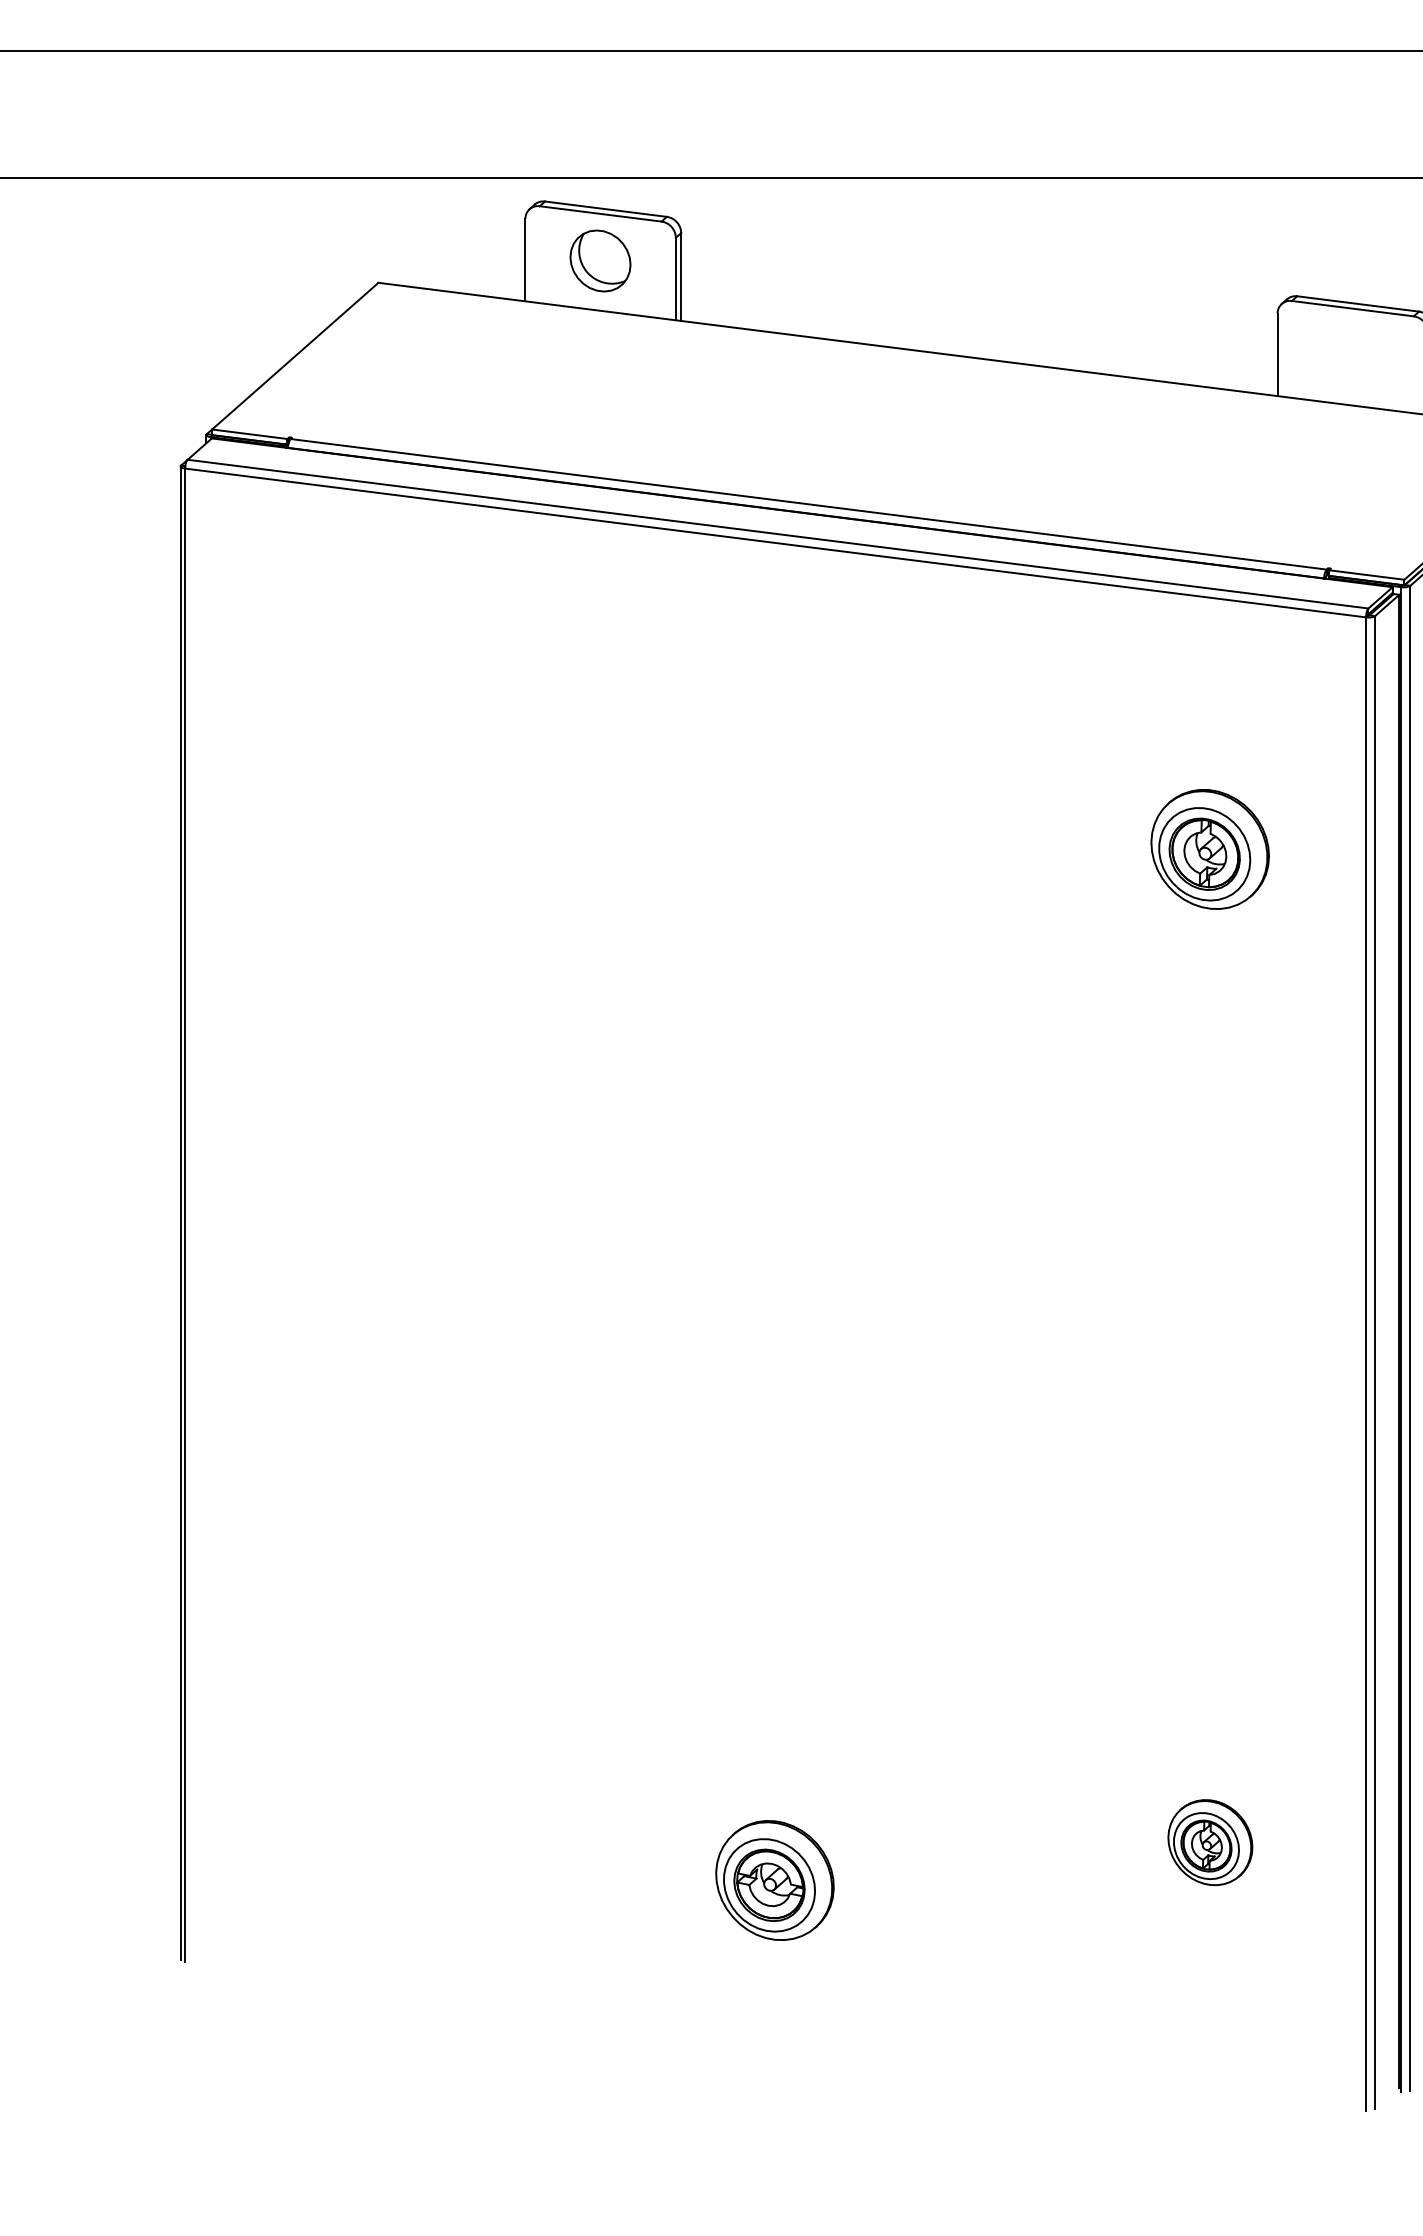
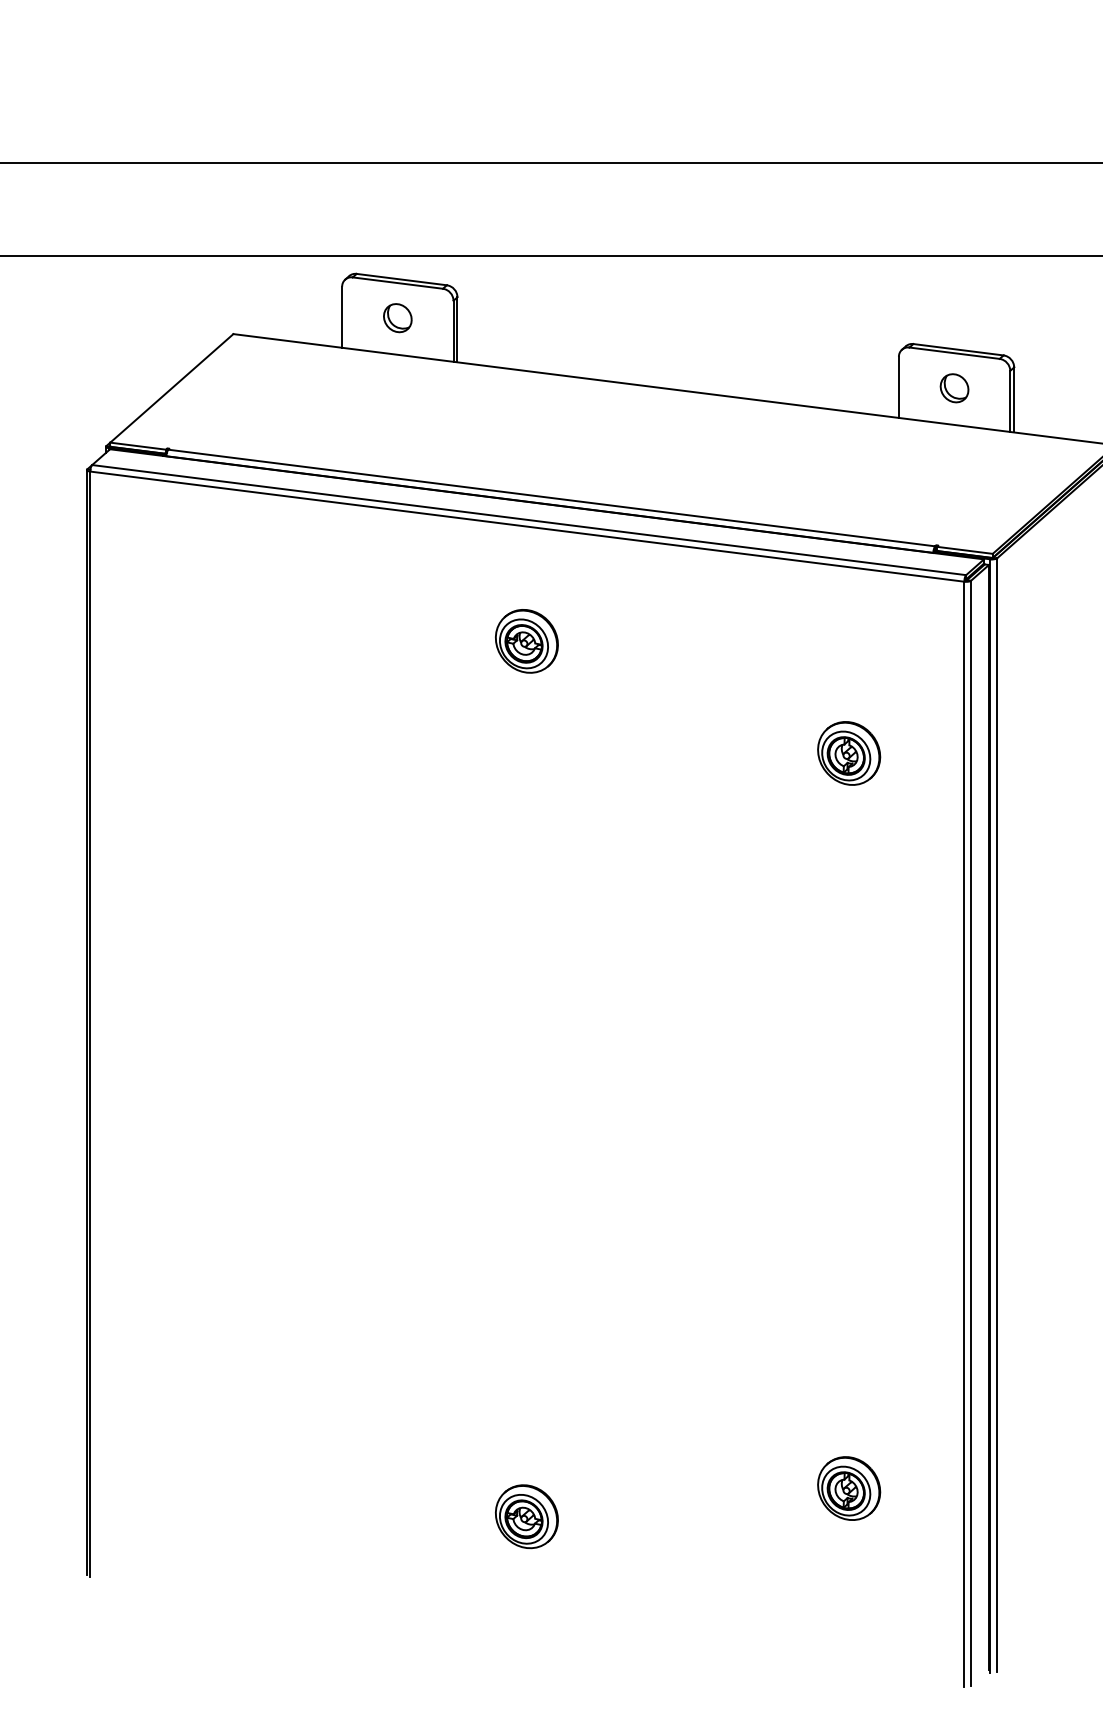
part: (600, 261) -> (397, 318), size x0.62
part: (1352, 356) -> (954, 388), added
part: (774, 698) -> (526, 641), added
part: (1210, 849) -> (849, 753), size x0.71
part: (774, 1880) -> (526, 1516), size x0.71

